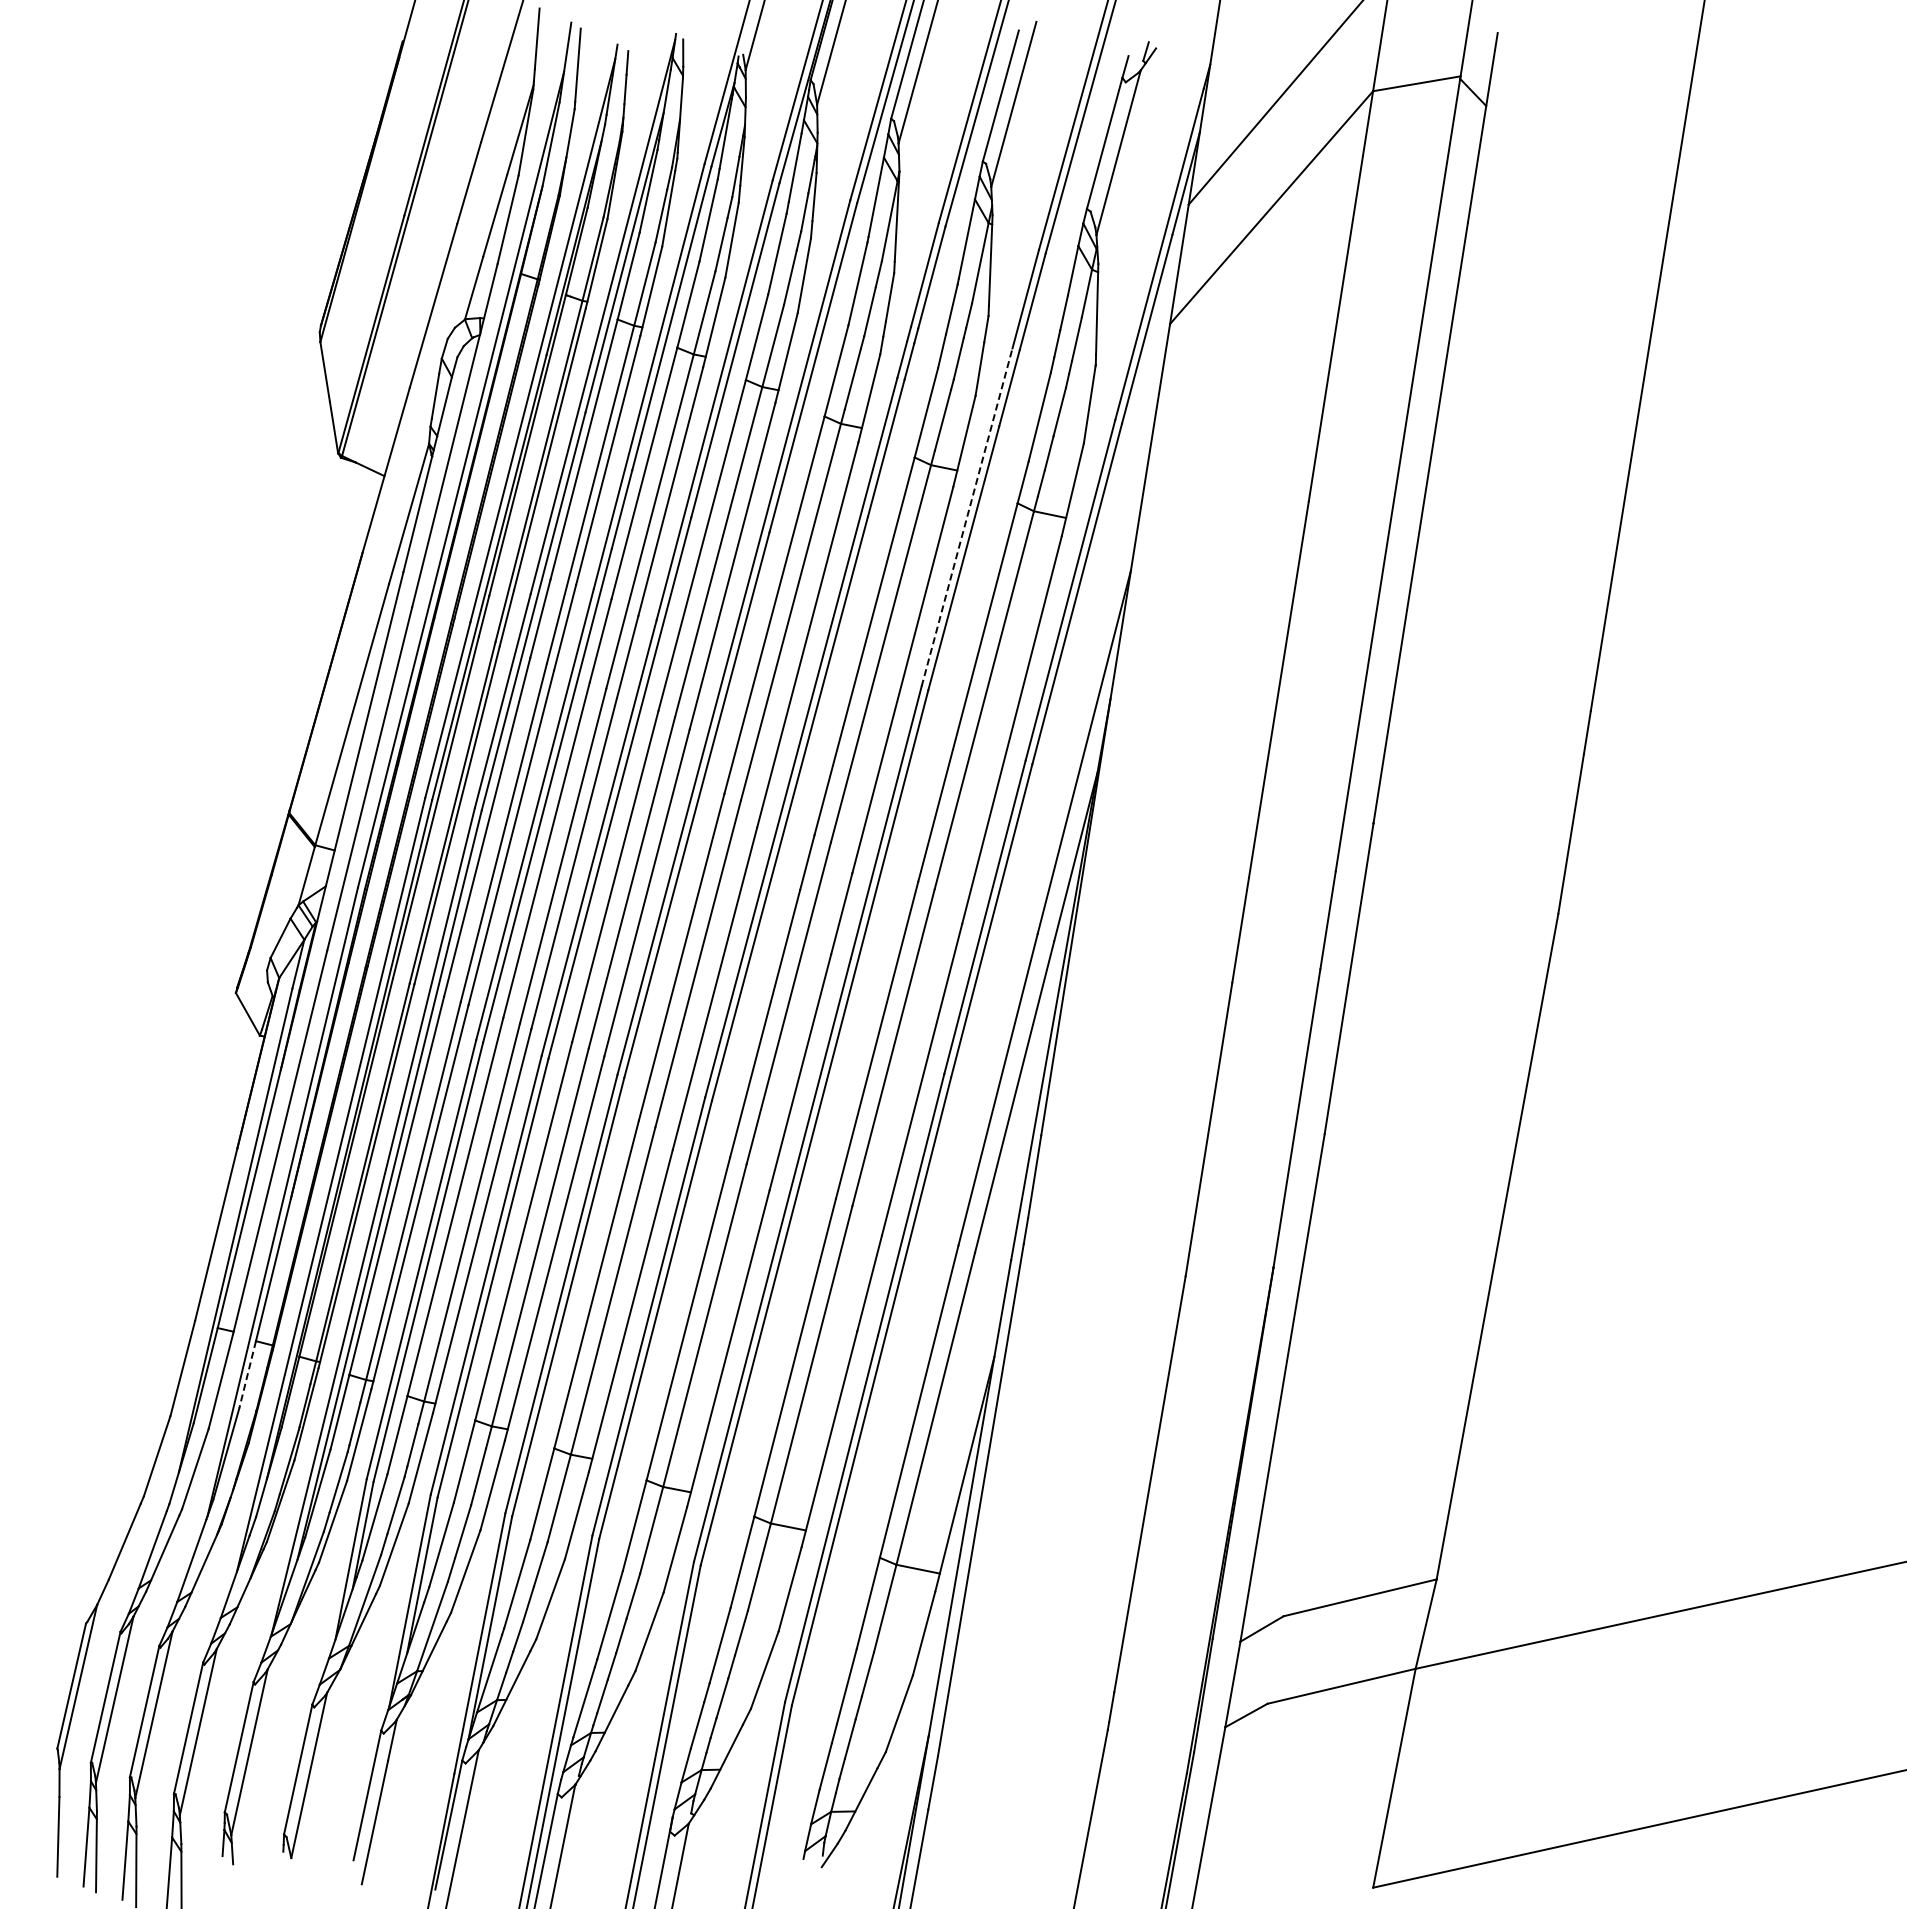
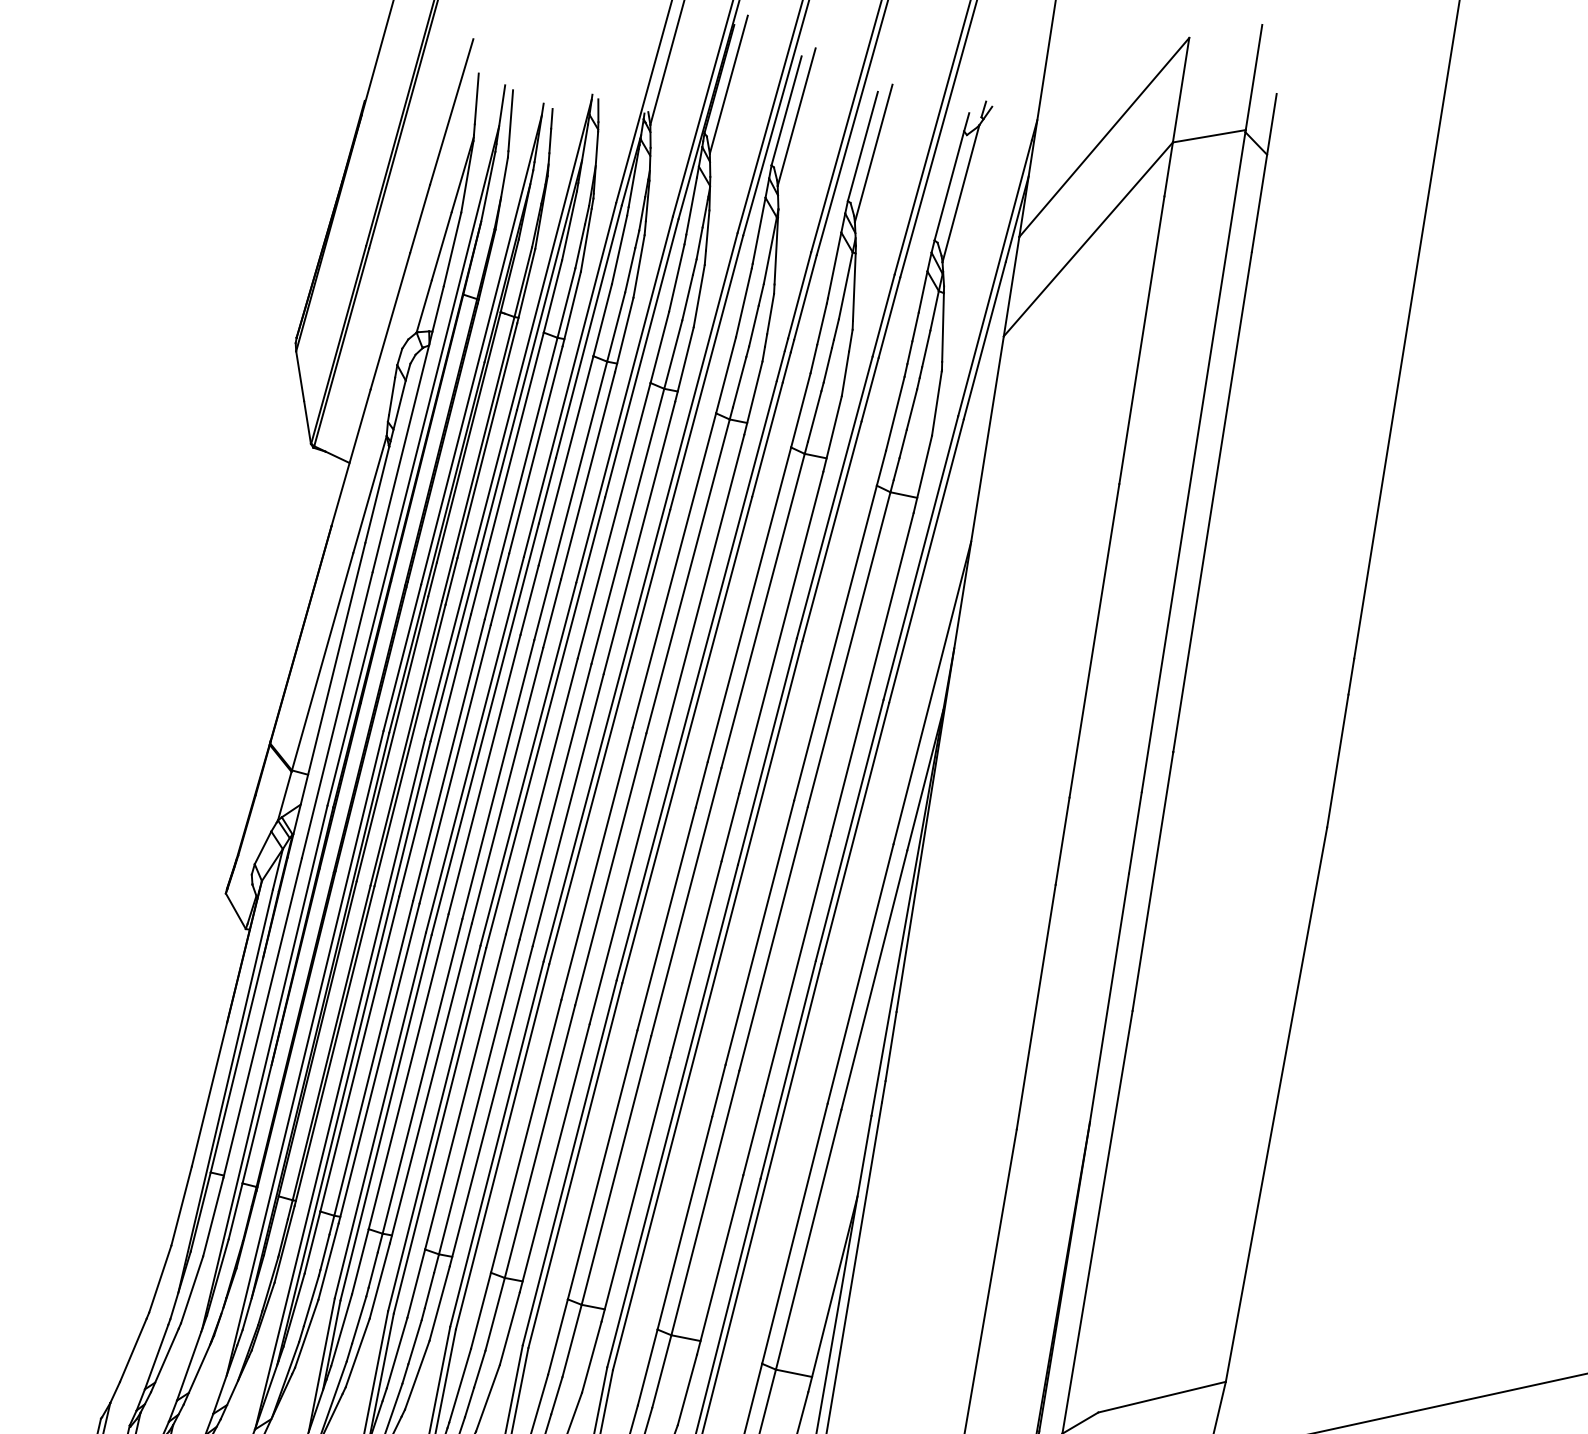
line: (967, 517) -> (835, 497), dashed -> solid
line: (247, 1374) -> (235, 1211), dashed -> solid

